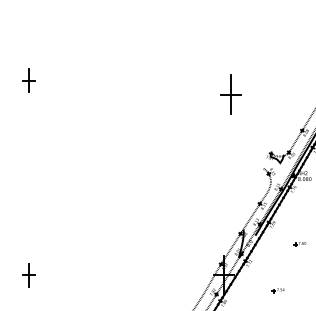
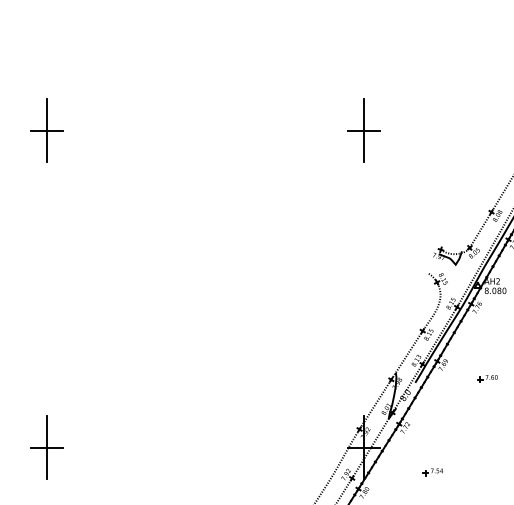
part: (28, 80) -> (46, 130), size x1.67
part: (230, 94) -> (363, 130), moved
part: (299, 244) -> (486, 379), moved
part: (28, 275) -> (46, 447), size x1.67
part: (277, 290) -> (431, 471), moved

